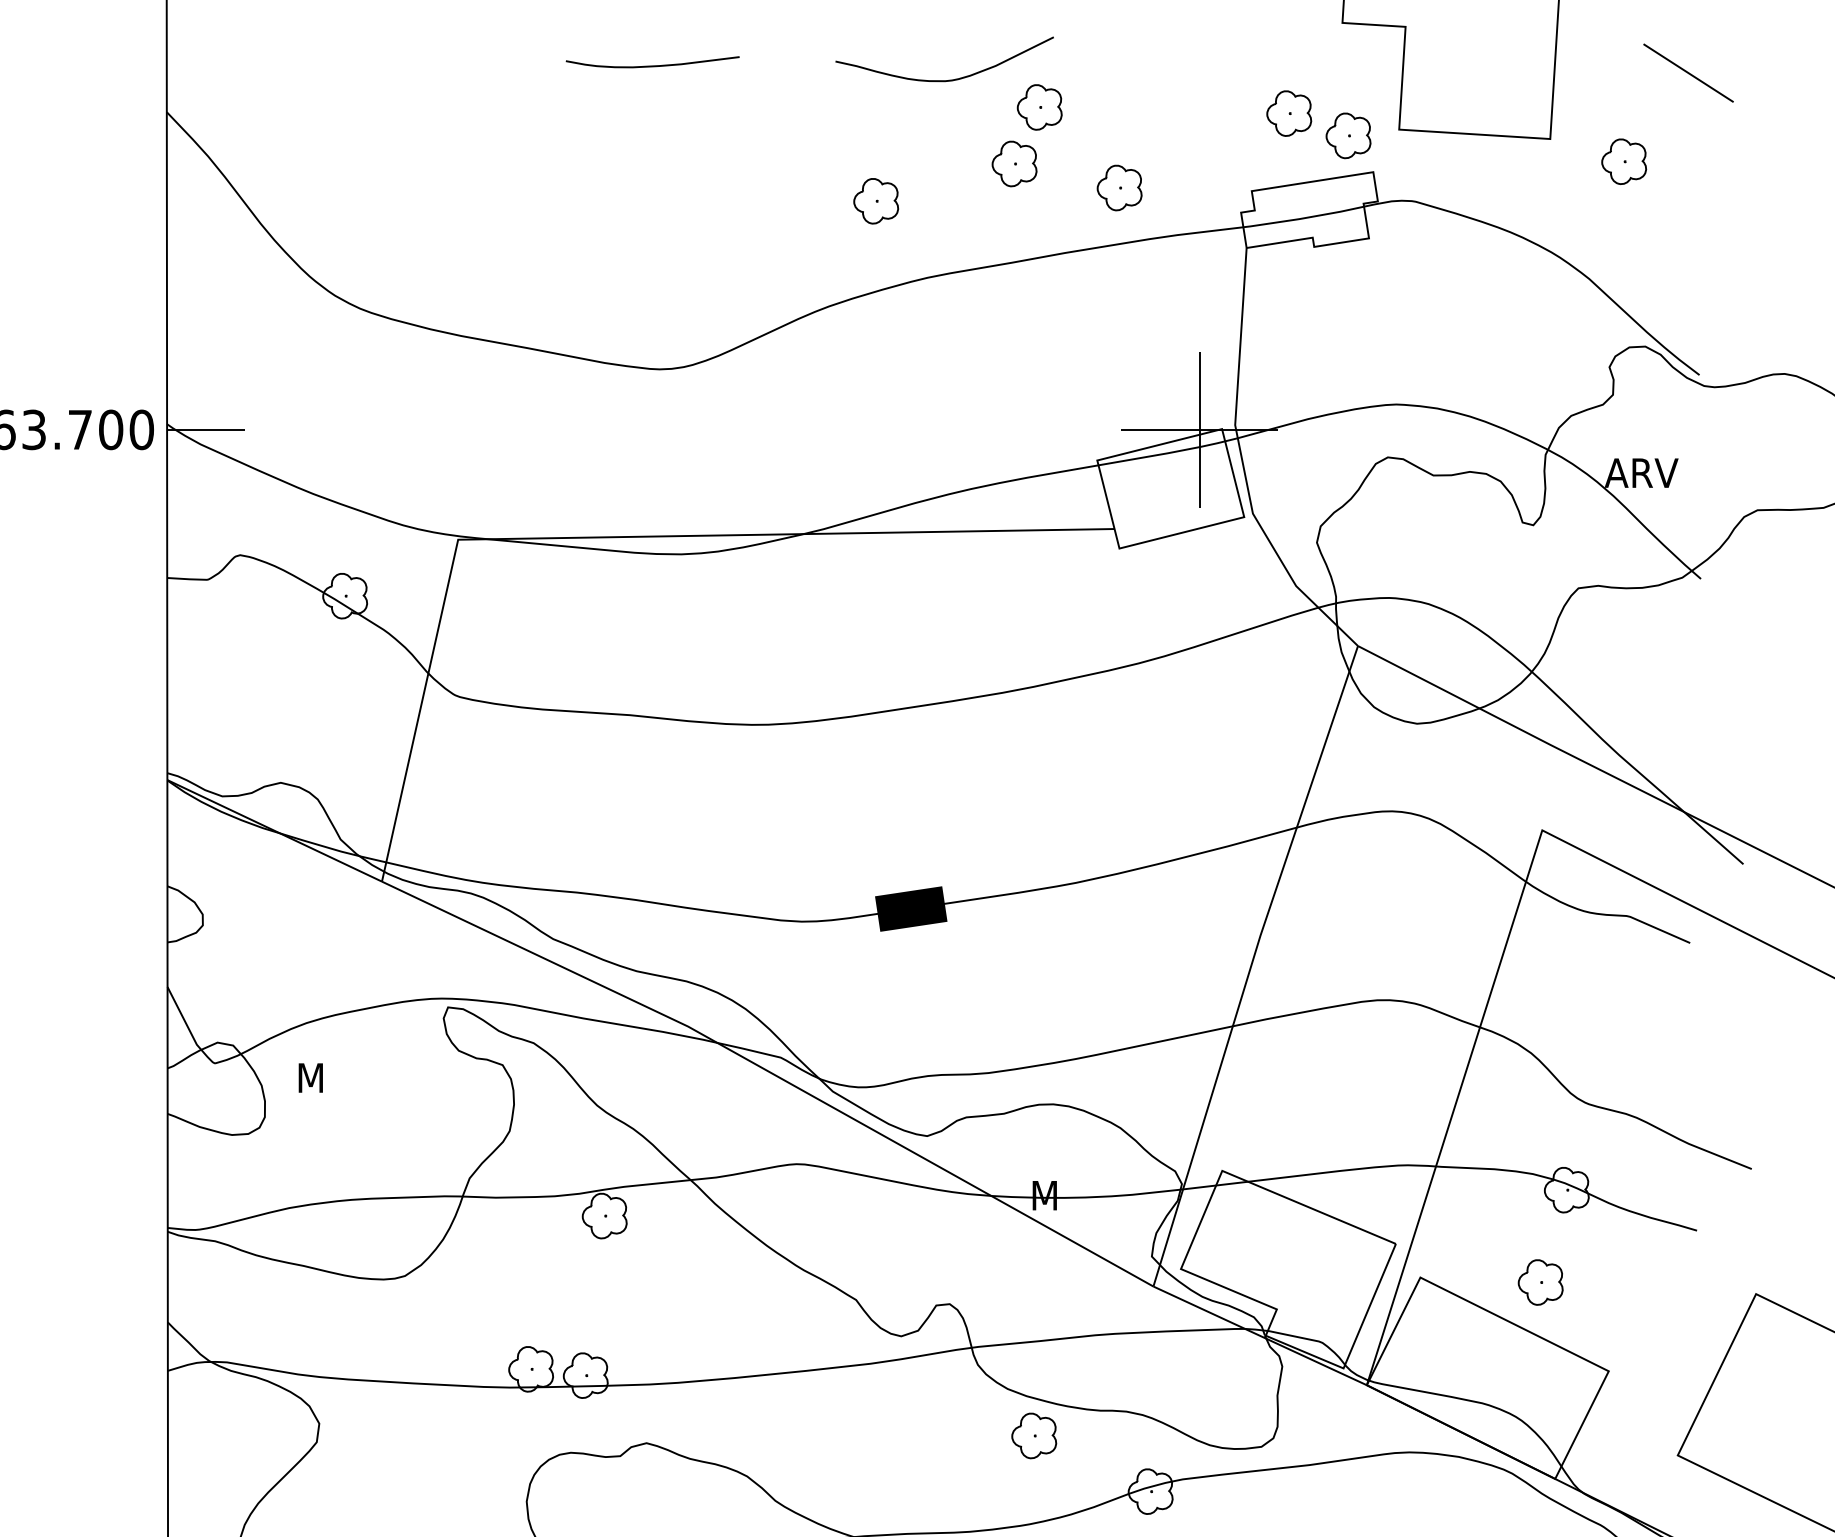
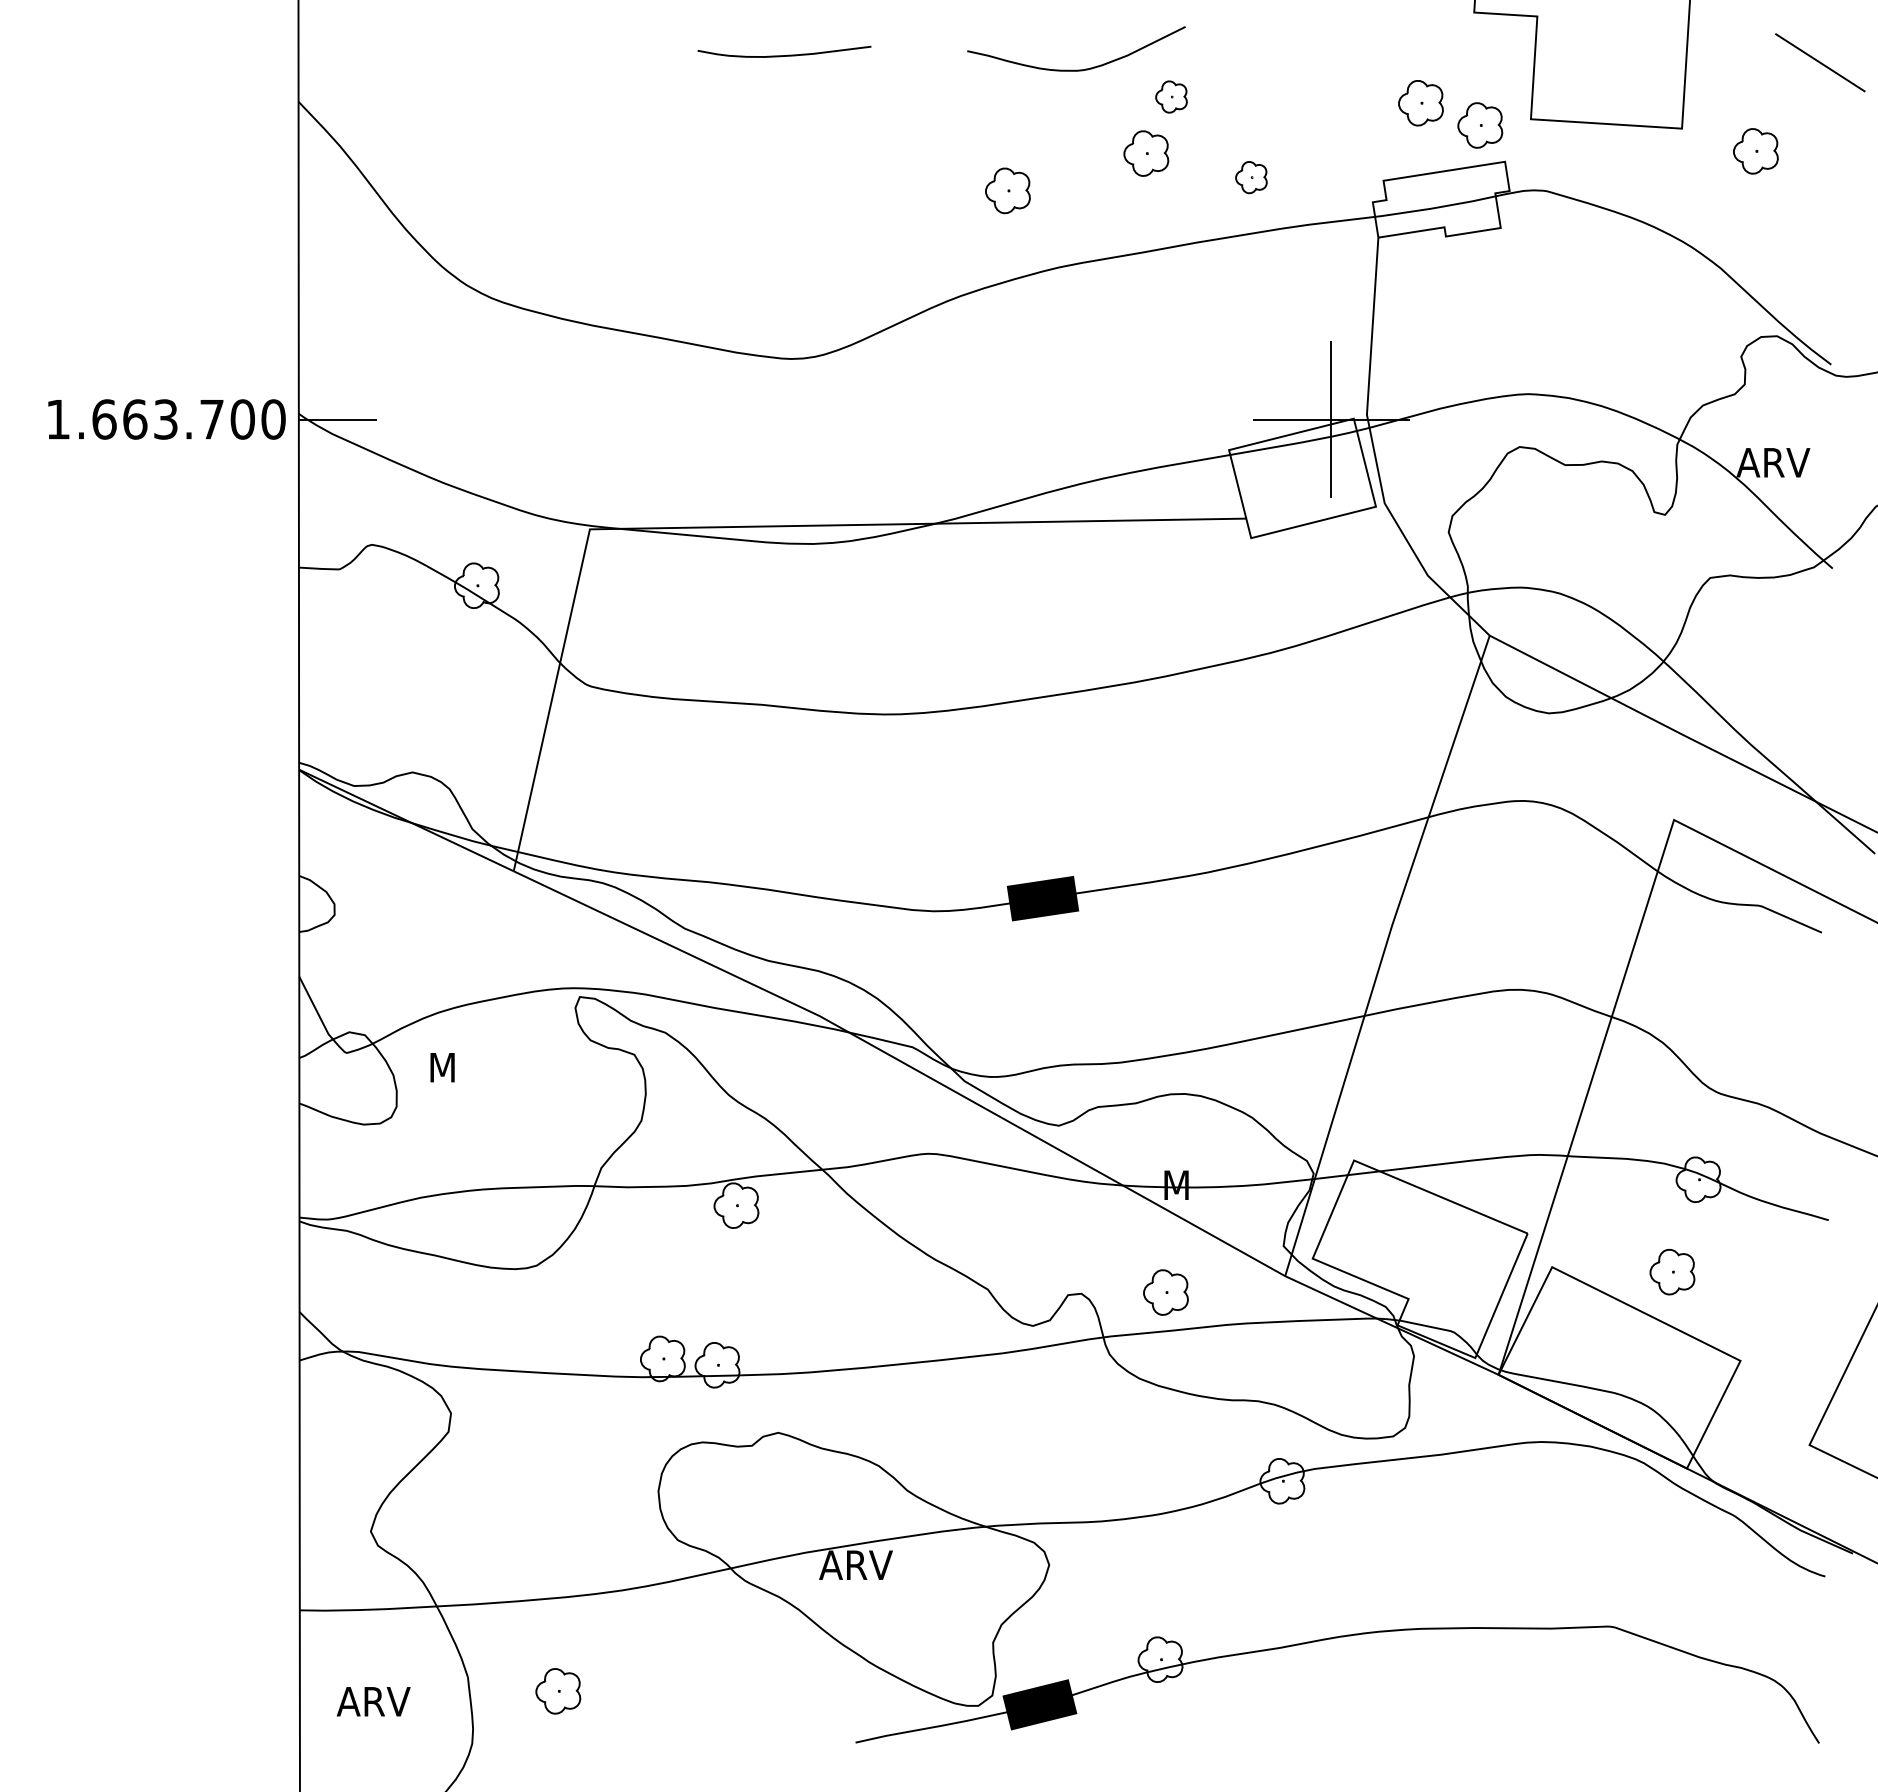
part: (1039, 106) -> (1171, 96), size x0.7
part: (1119, 187) -> (1251, 177), size x0.7
part: (1033, 1435) -> (1165, 1292), moved

